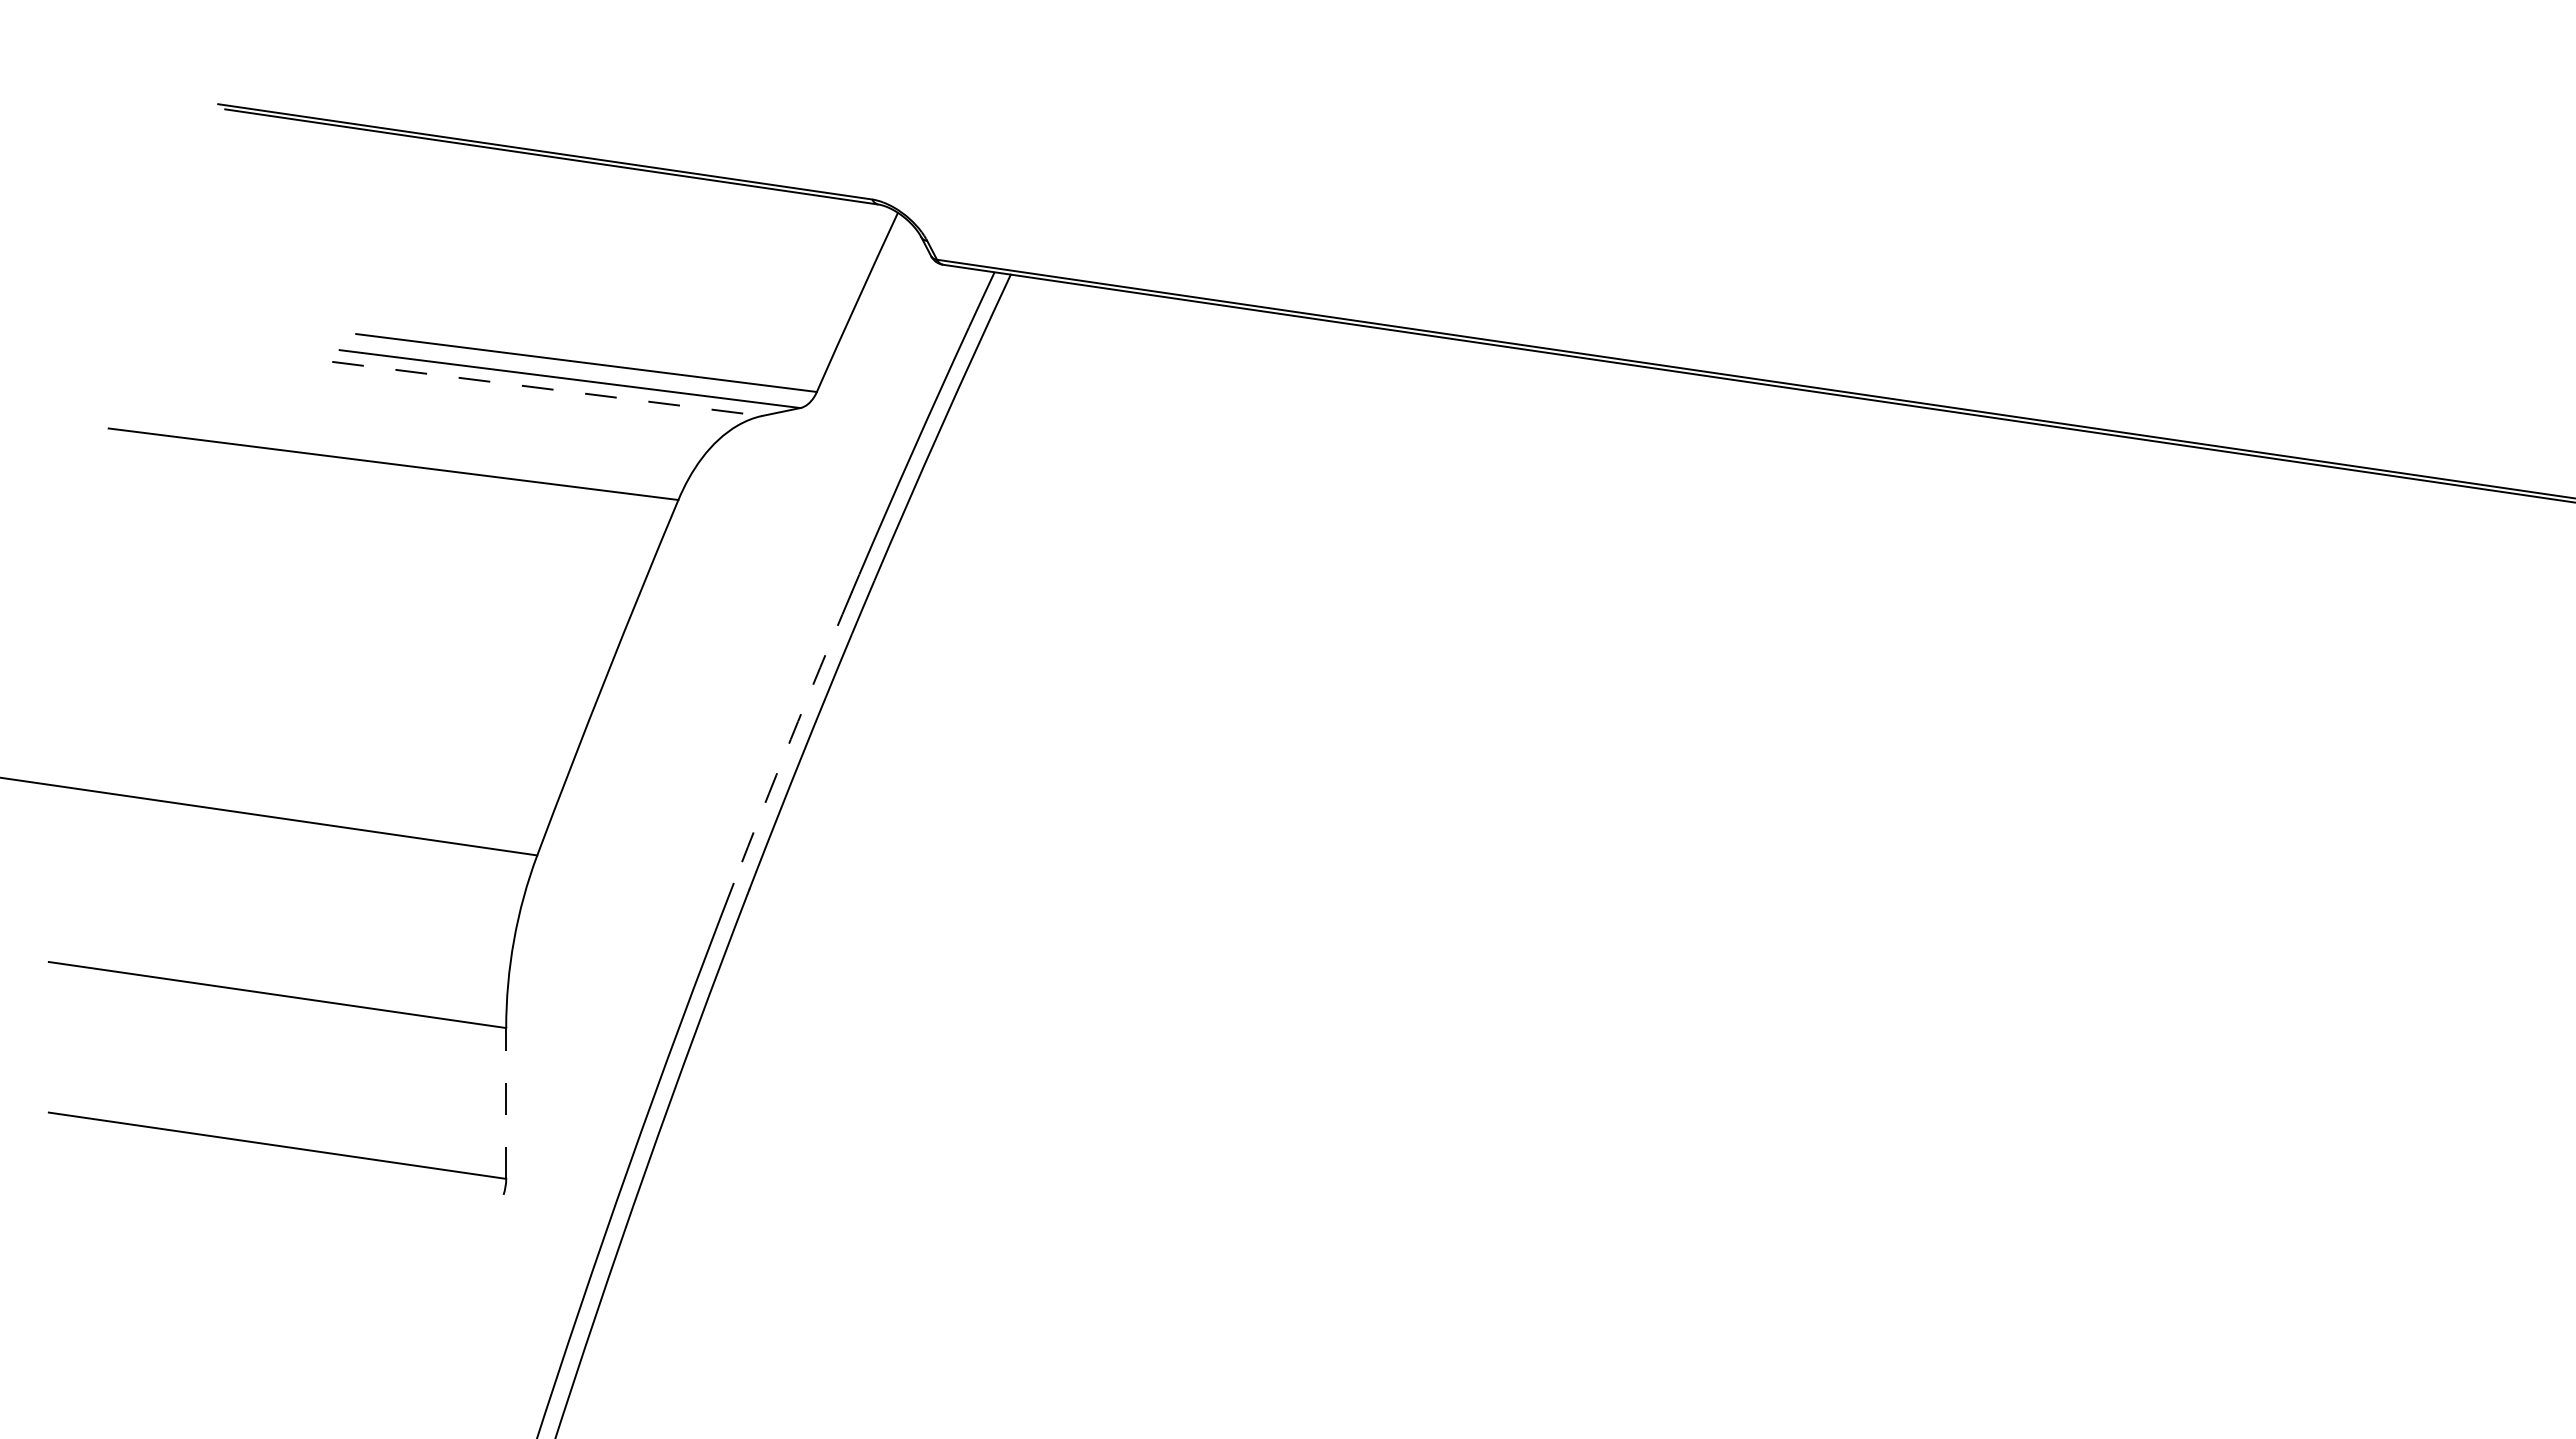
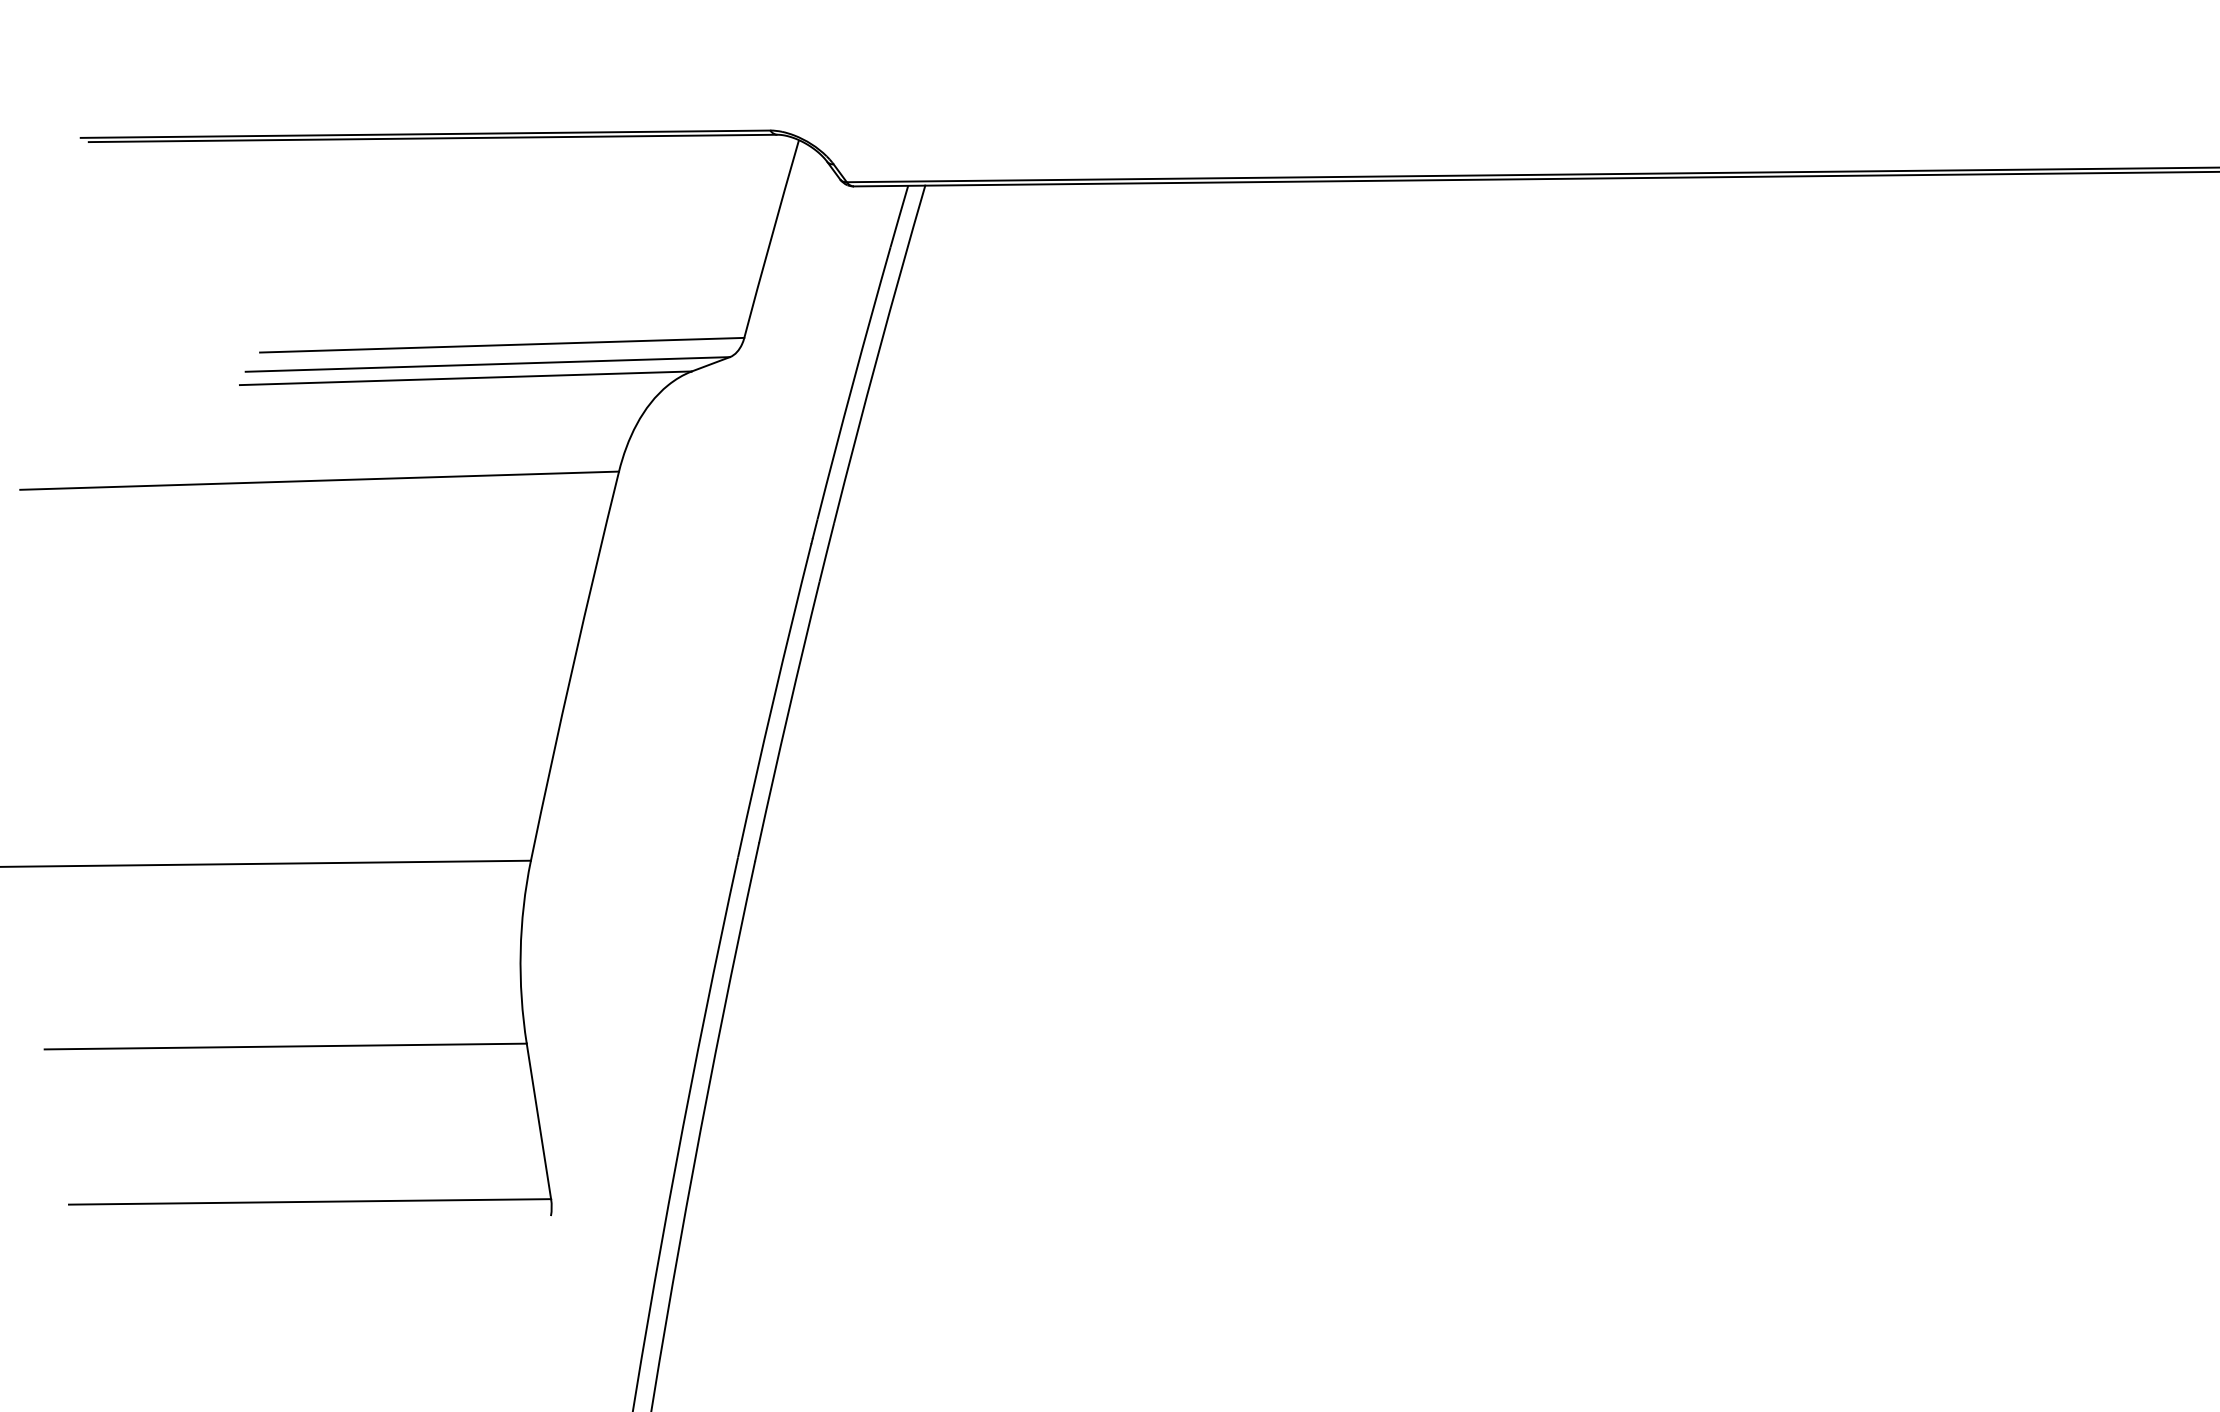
line: (547, 388) -> (466, 377), dashed -> solid
arc: (790, 739) -> (773, 700), dashed -> solid
line: (506, 1102) -> (539, 1120), dashed -> solid

